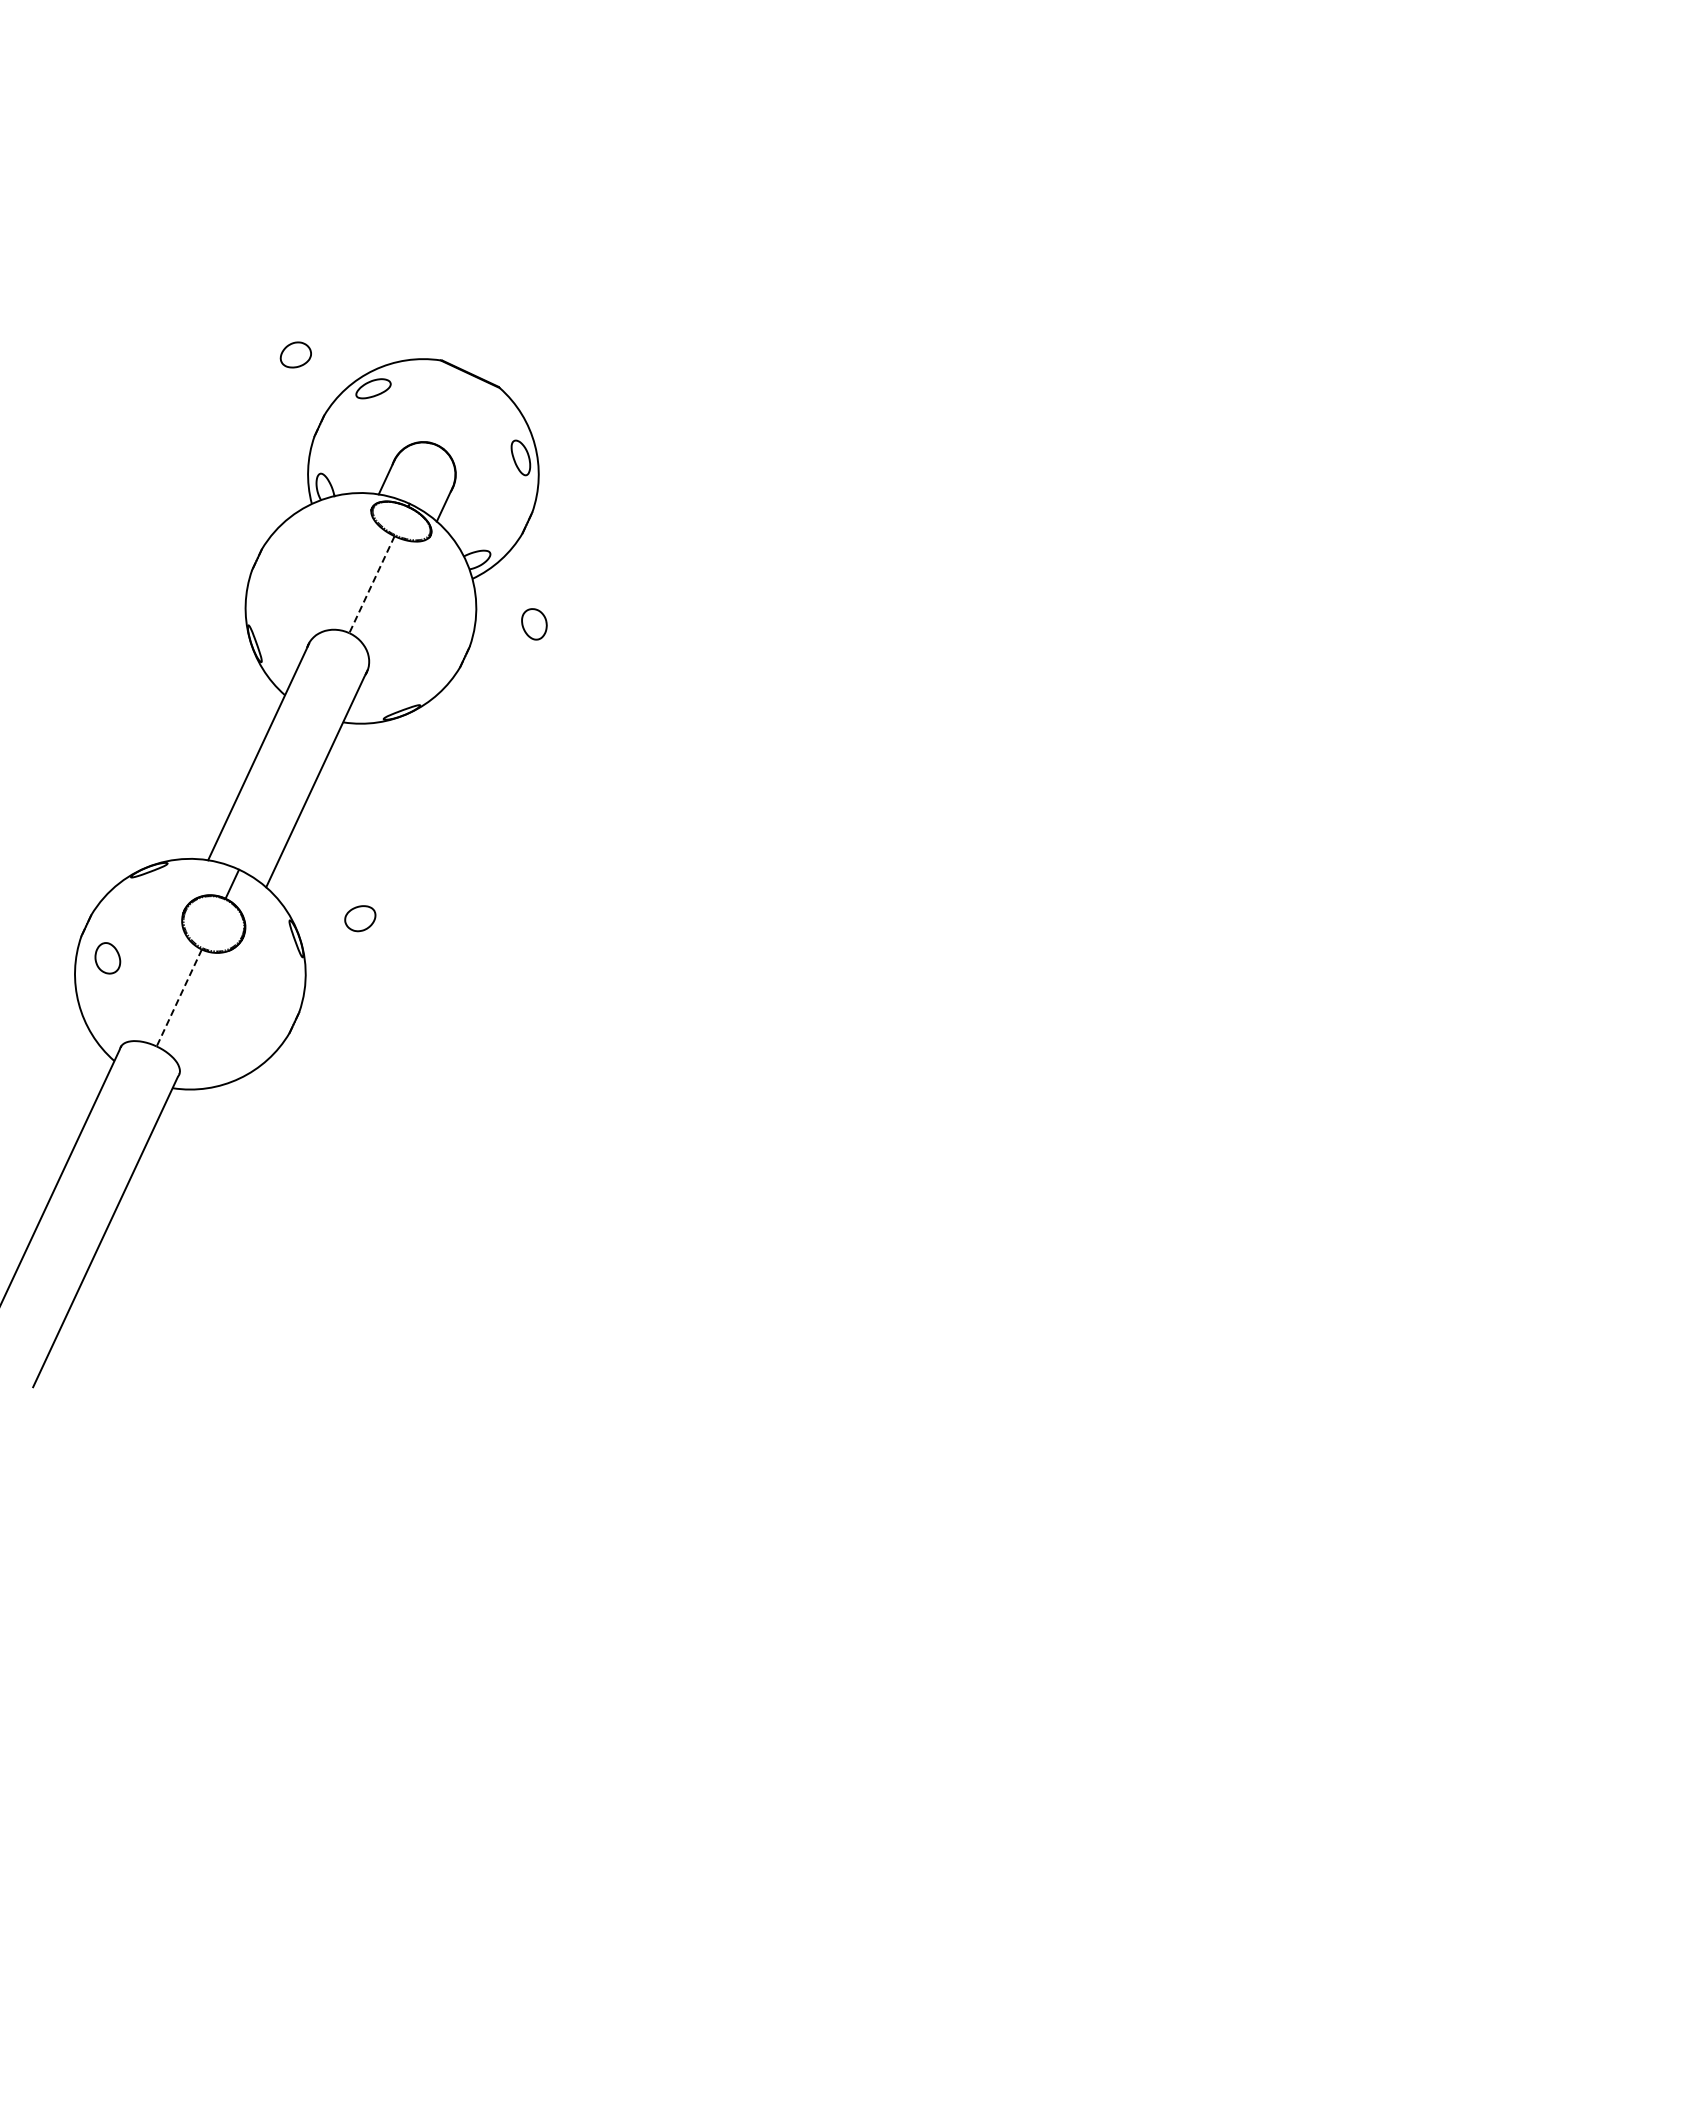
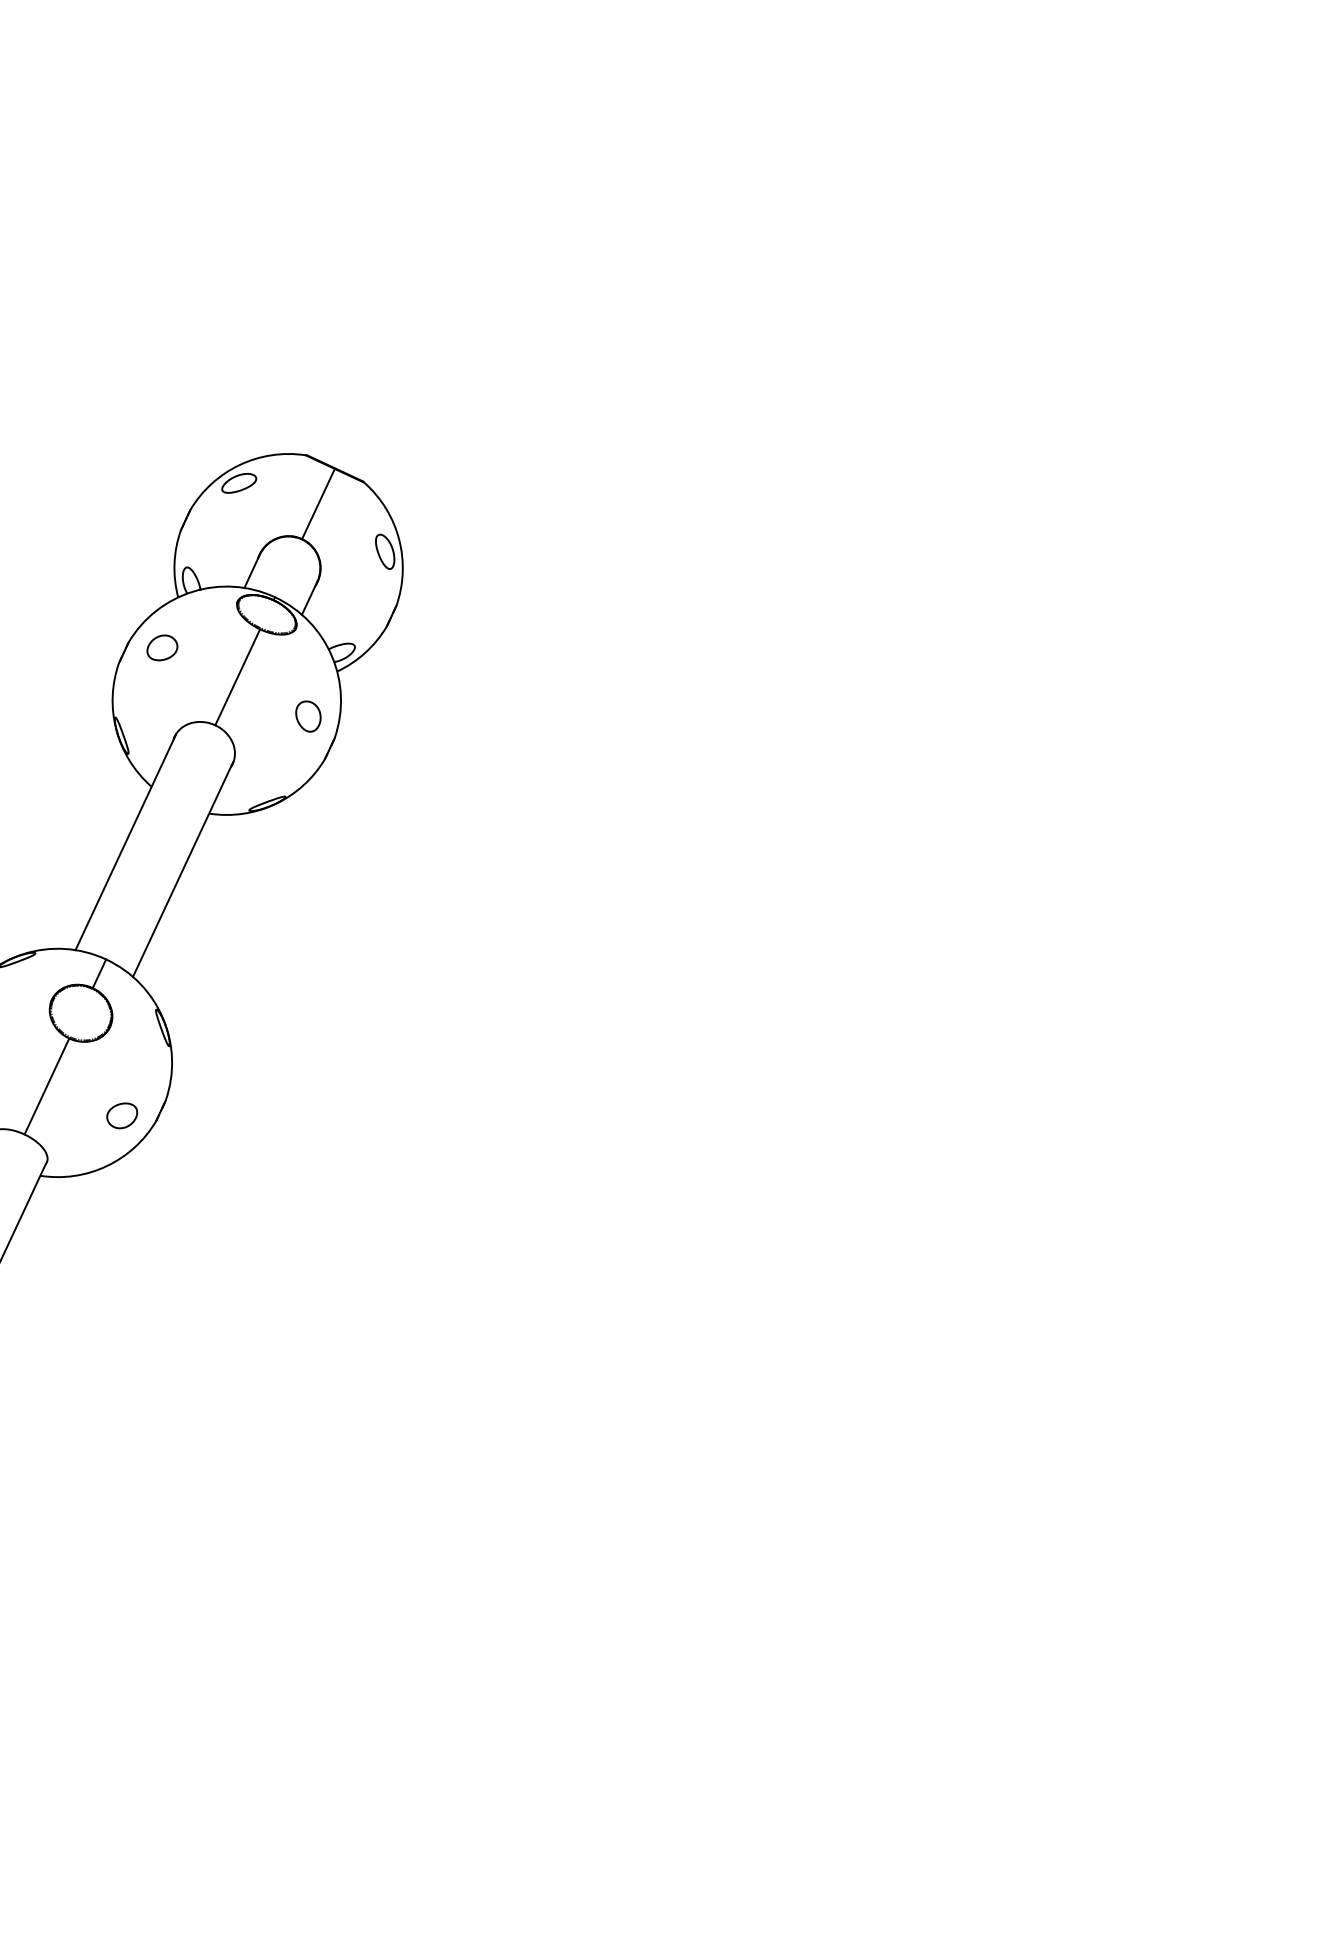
part: (295, 354) -> (162, 647), moved
line: (453, 409) -> (318, 503), added
line: (371, 585) -> (237, 678), dashed -> solid
part: (534, 624) -> (308, 716), moved
part: (360, 918) -> (122, 1115), moved
line: (179, 998) -> (47, 1086), dashed -> solid

